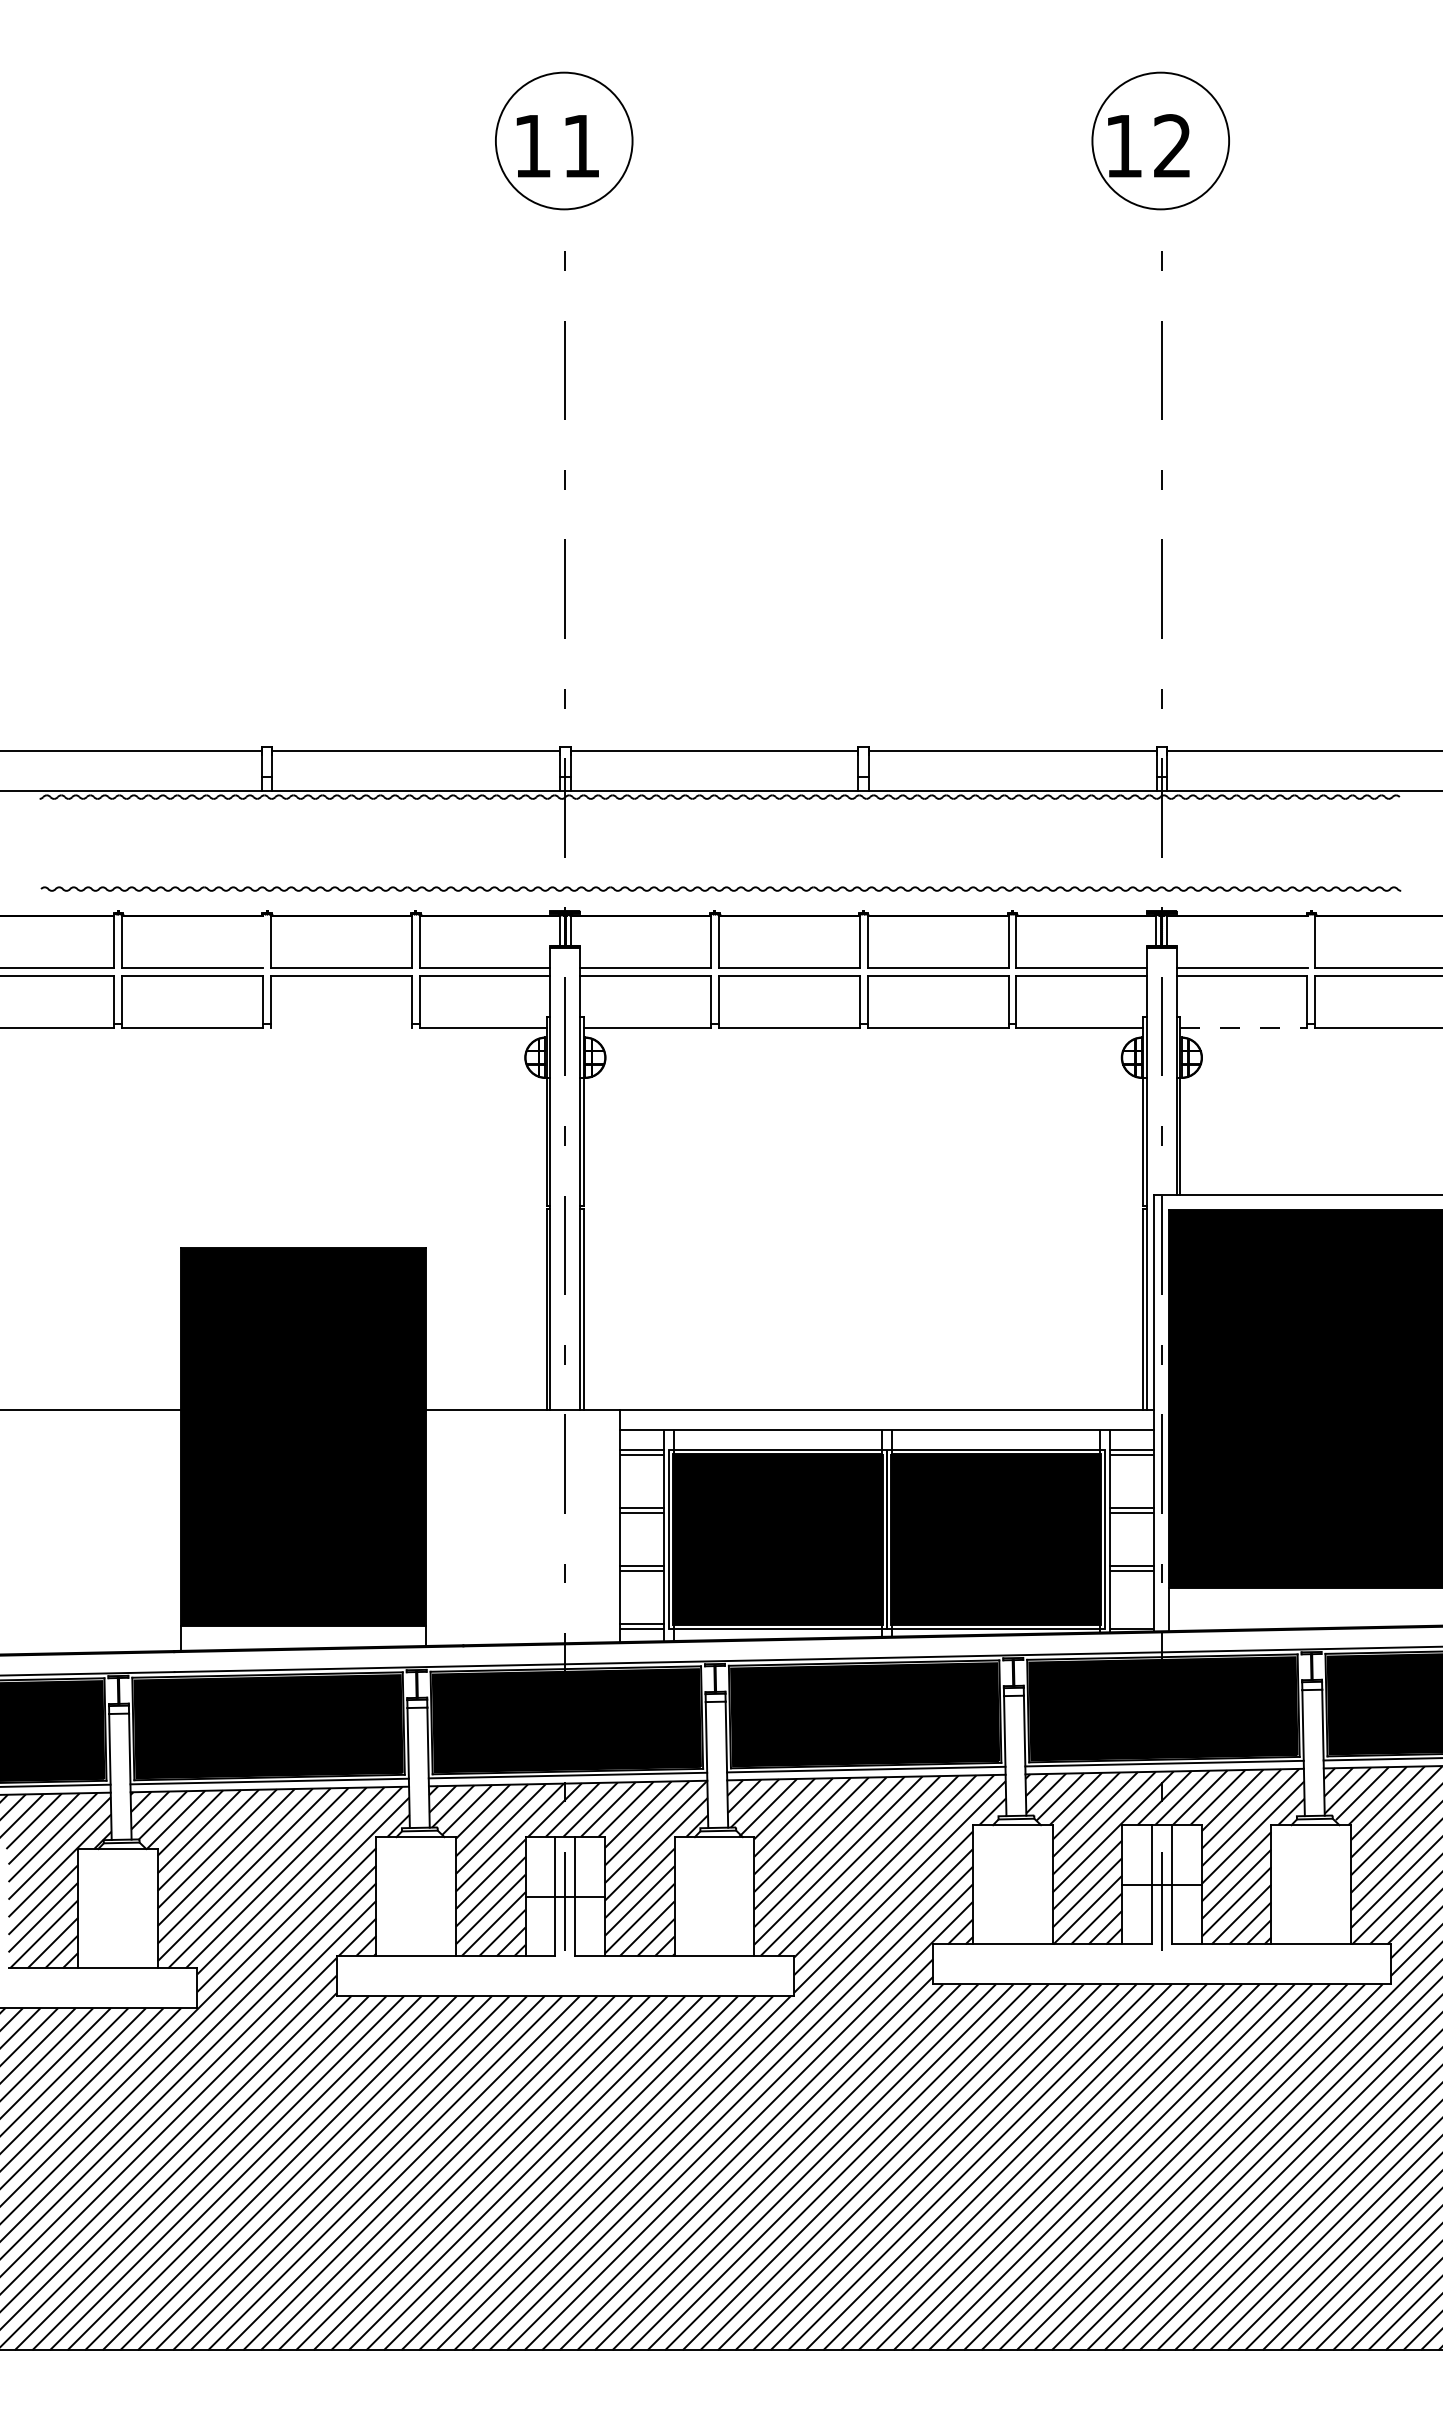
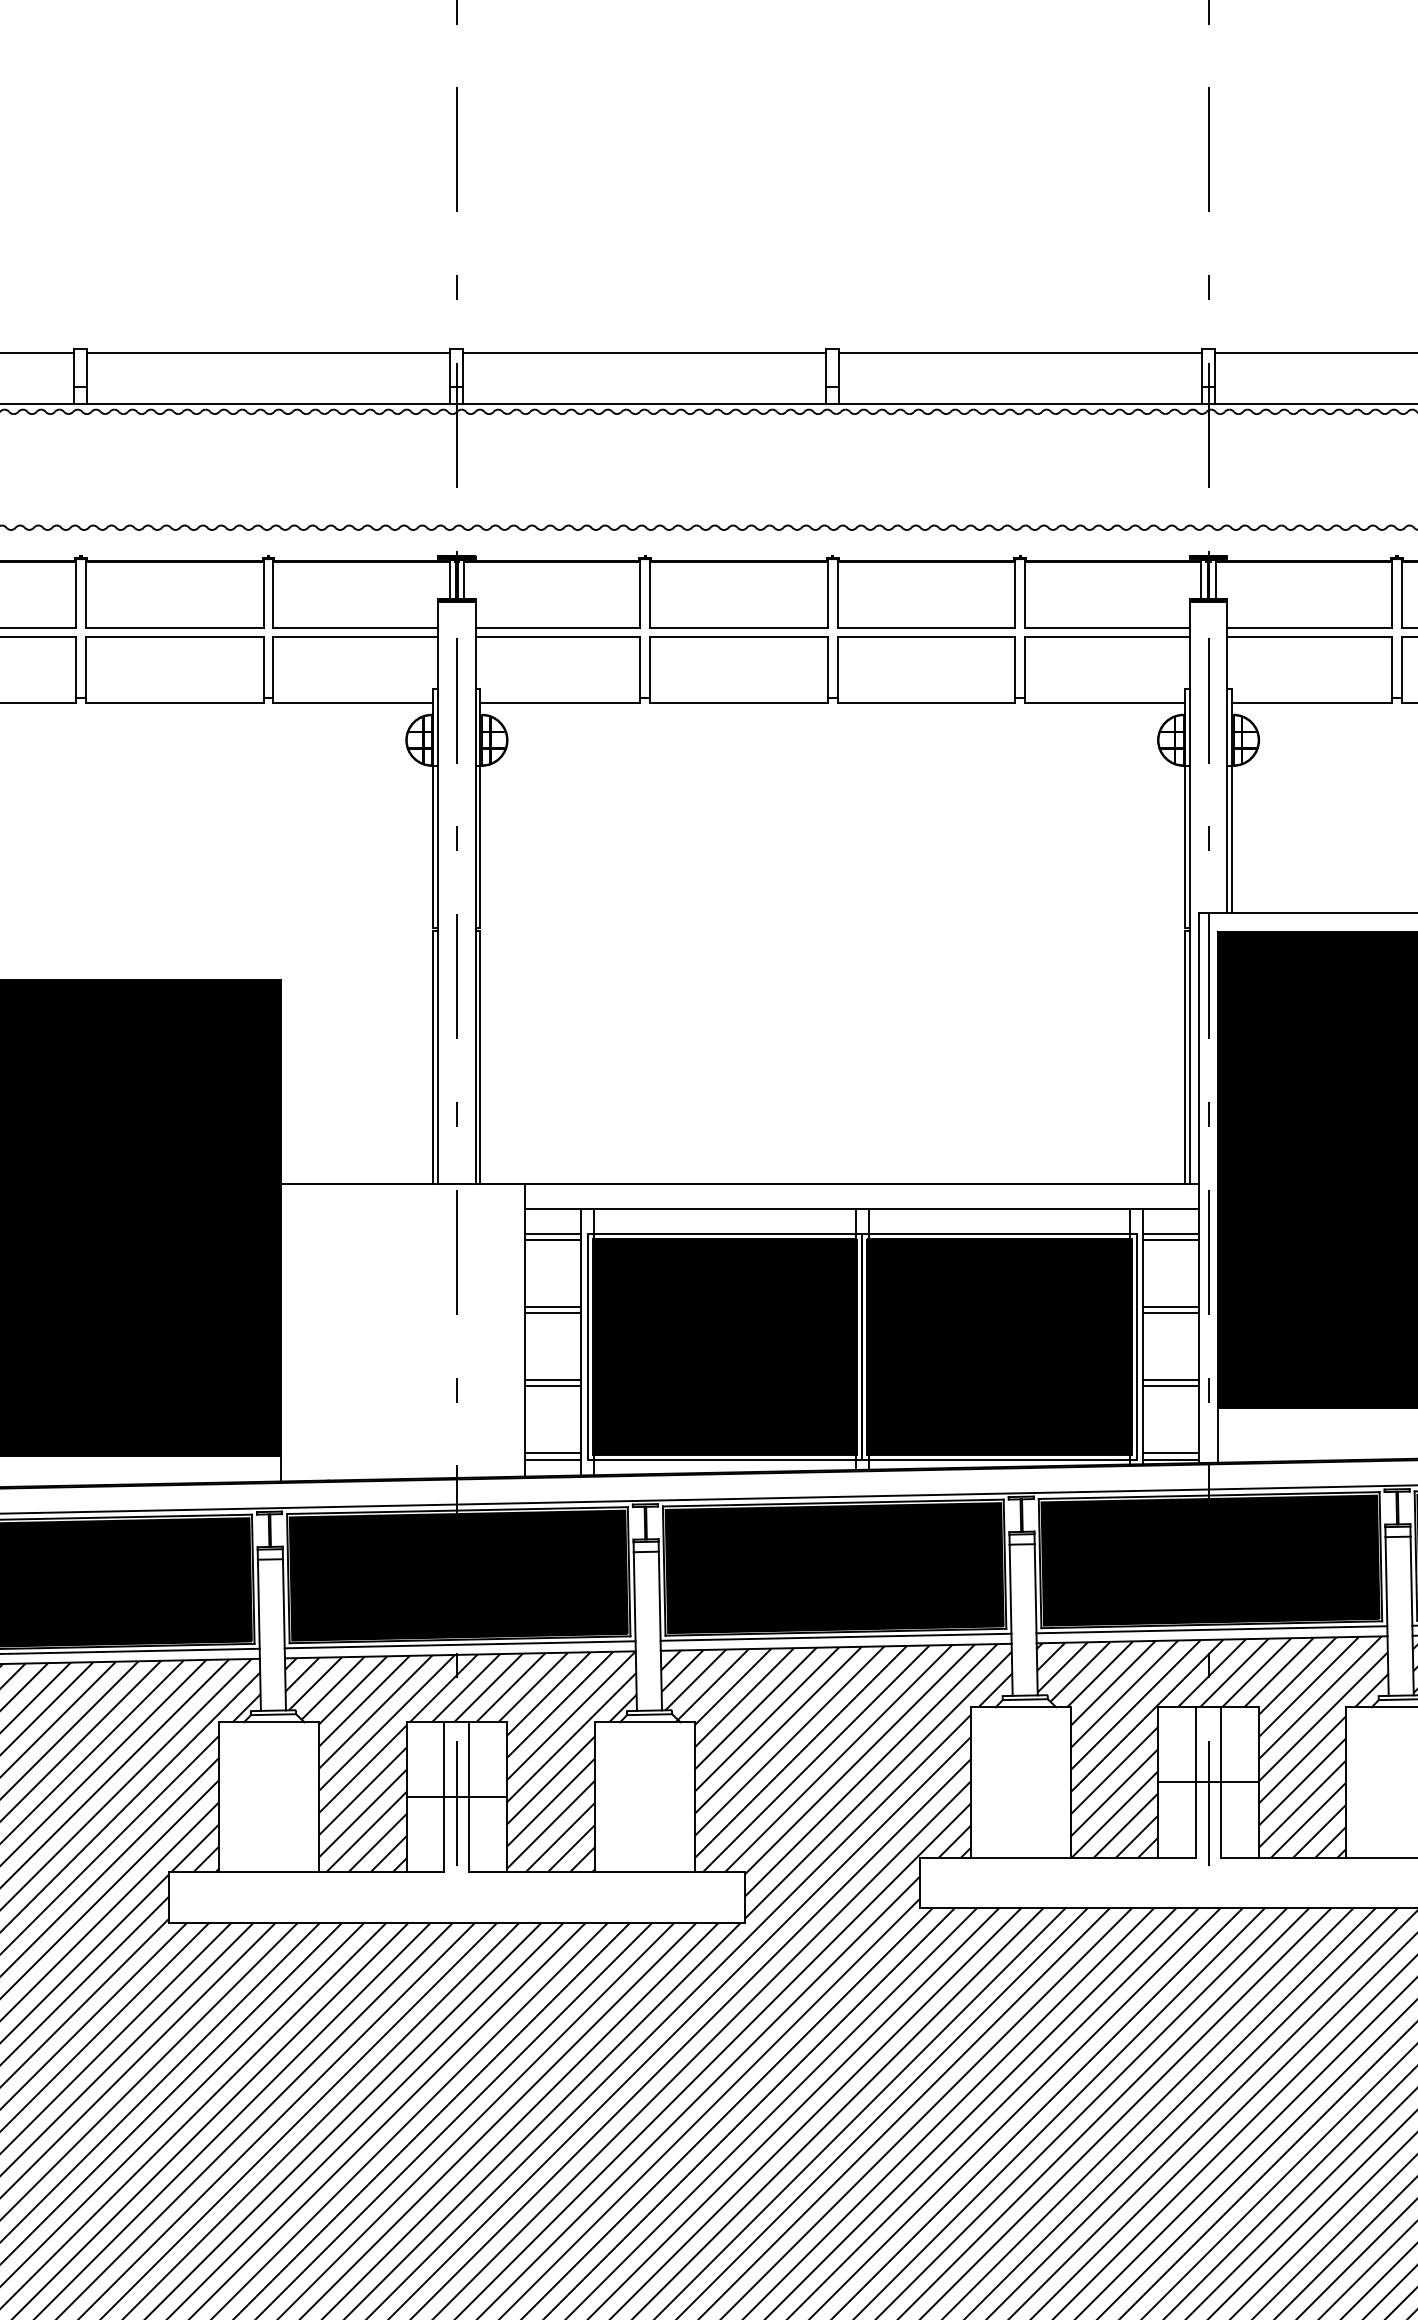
line: (263, 942) -> (76, 595), added
line: (1307, 942) -> (1392, 595), added
line: (340, 1027) -> (173, 702), added
line: (1243, 1027) -> (1311, 702), dashed -> solid
line: (1131, 1623) -> (1170, 1453), added

